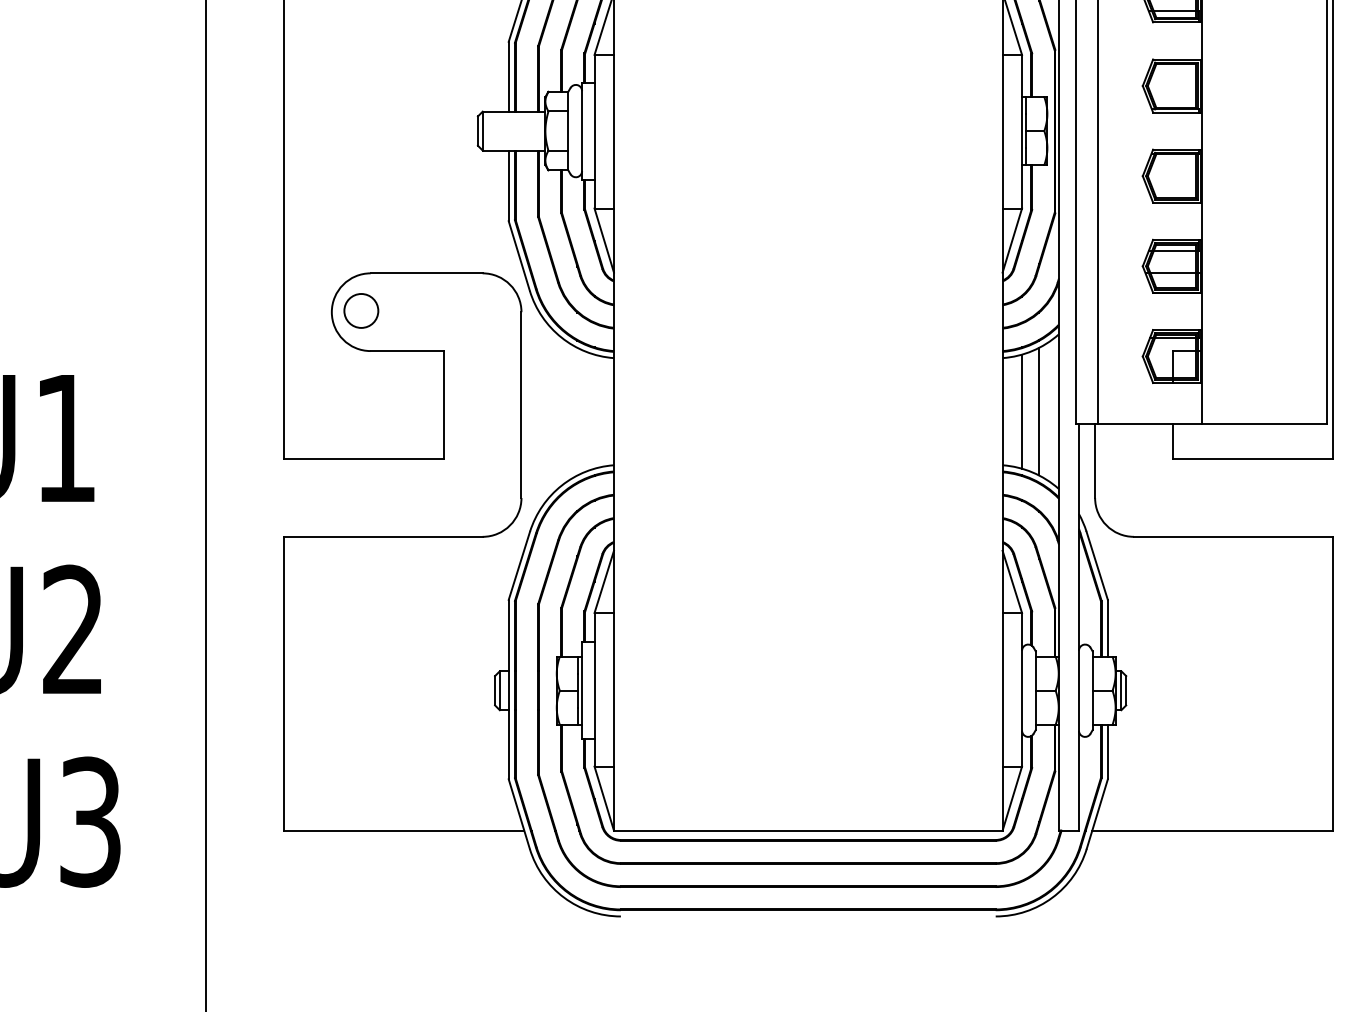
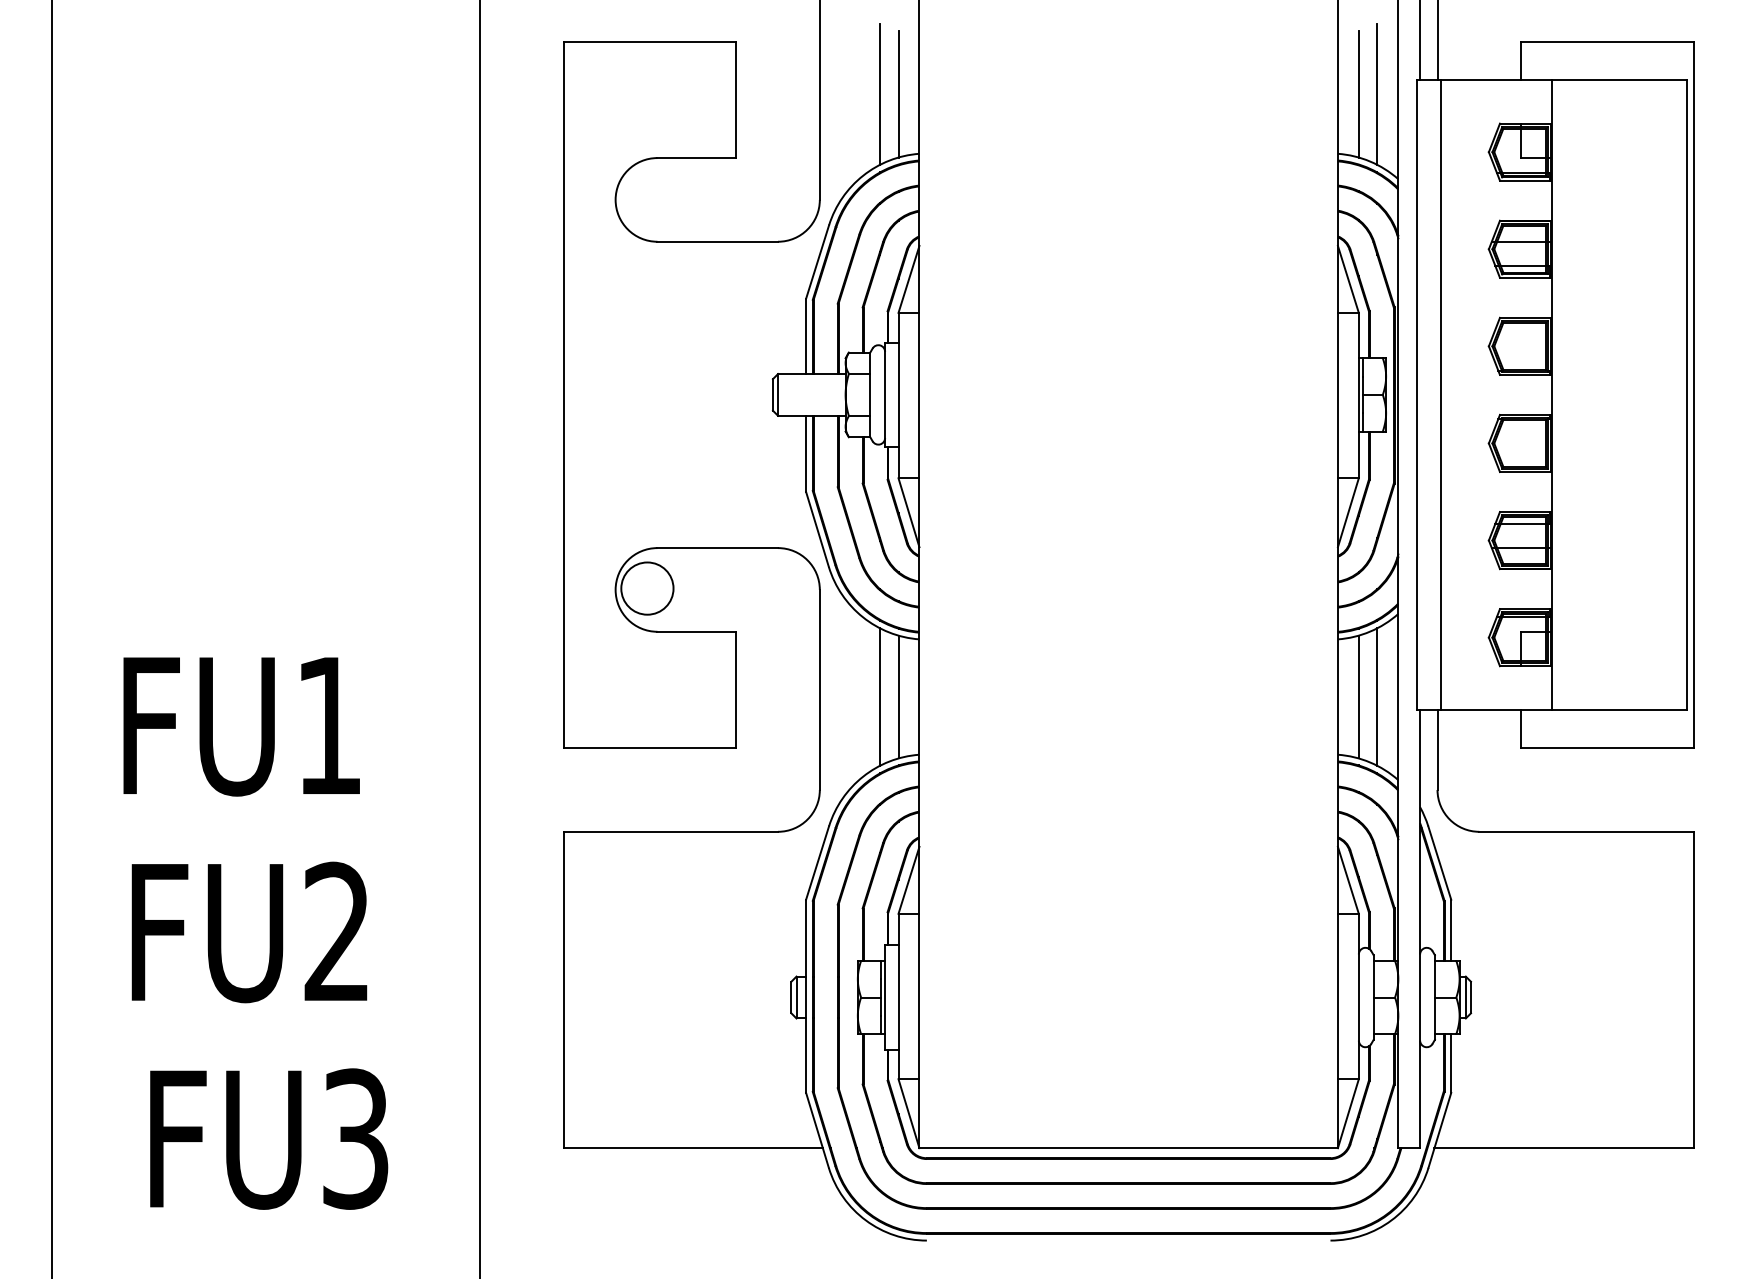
circle: (361, 310) -> (647, 588), size x1.43
line: (577, 411) -> (880, 696), added
line: (594, 411) -> (898, 696), added

